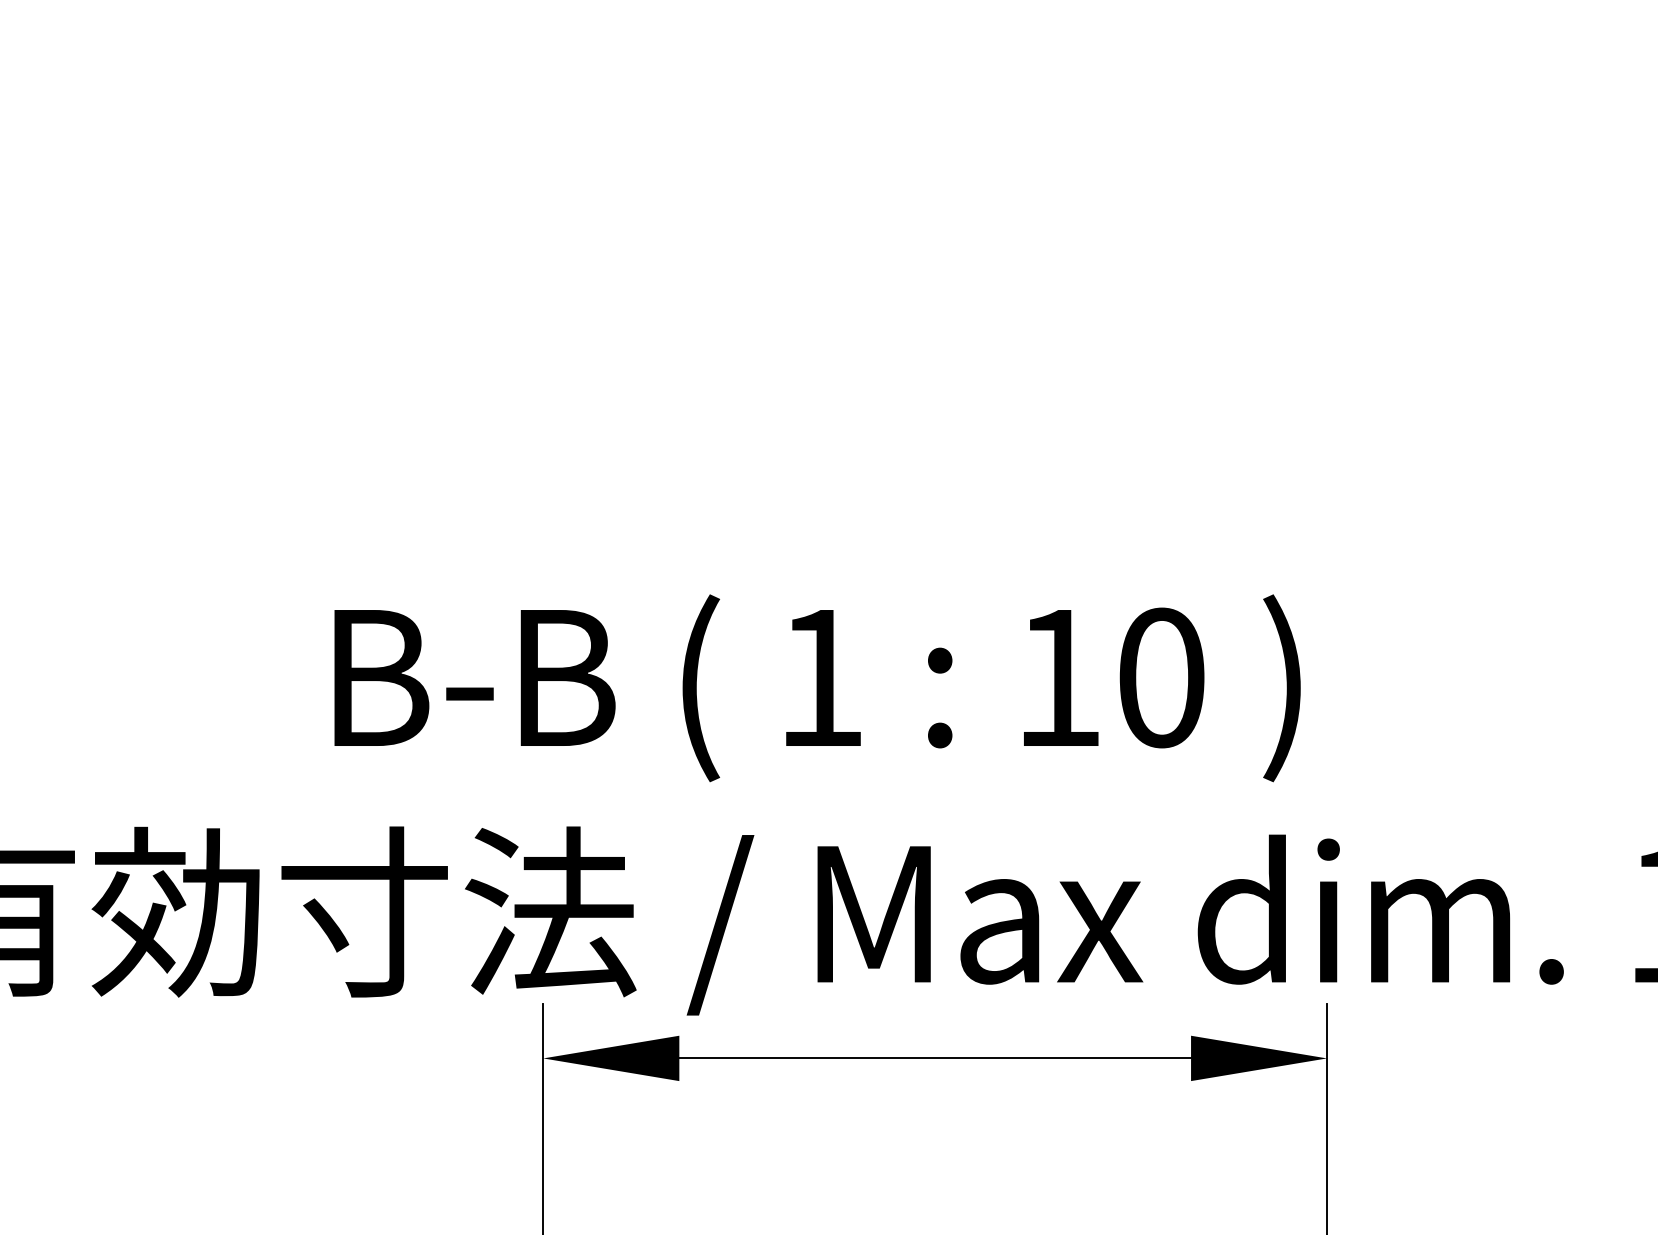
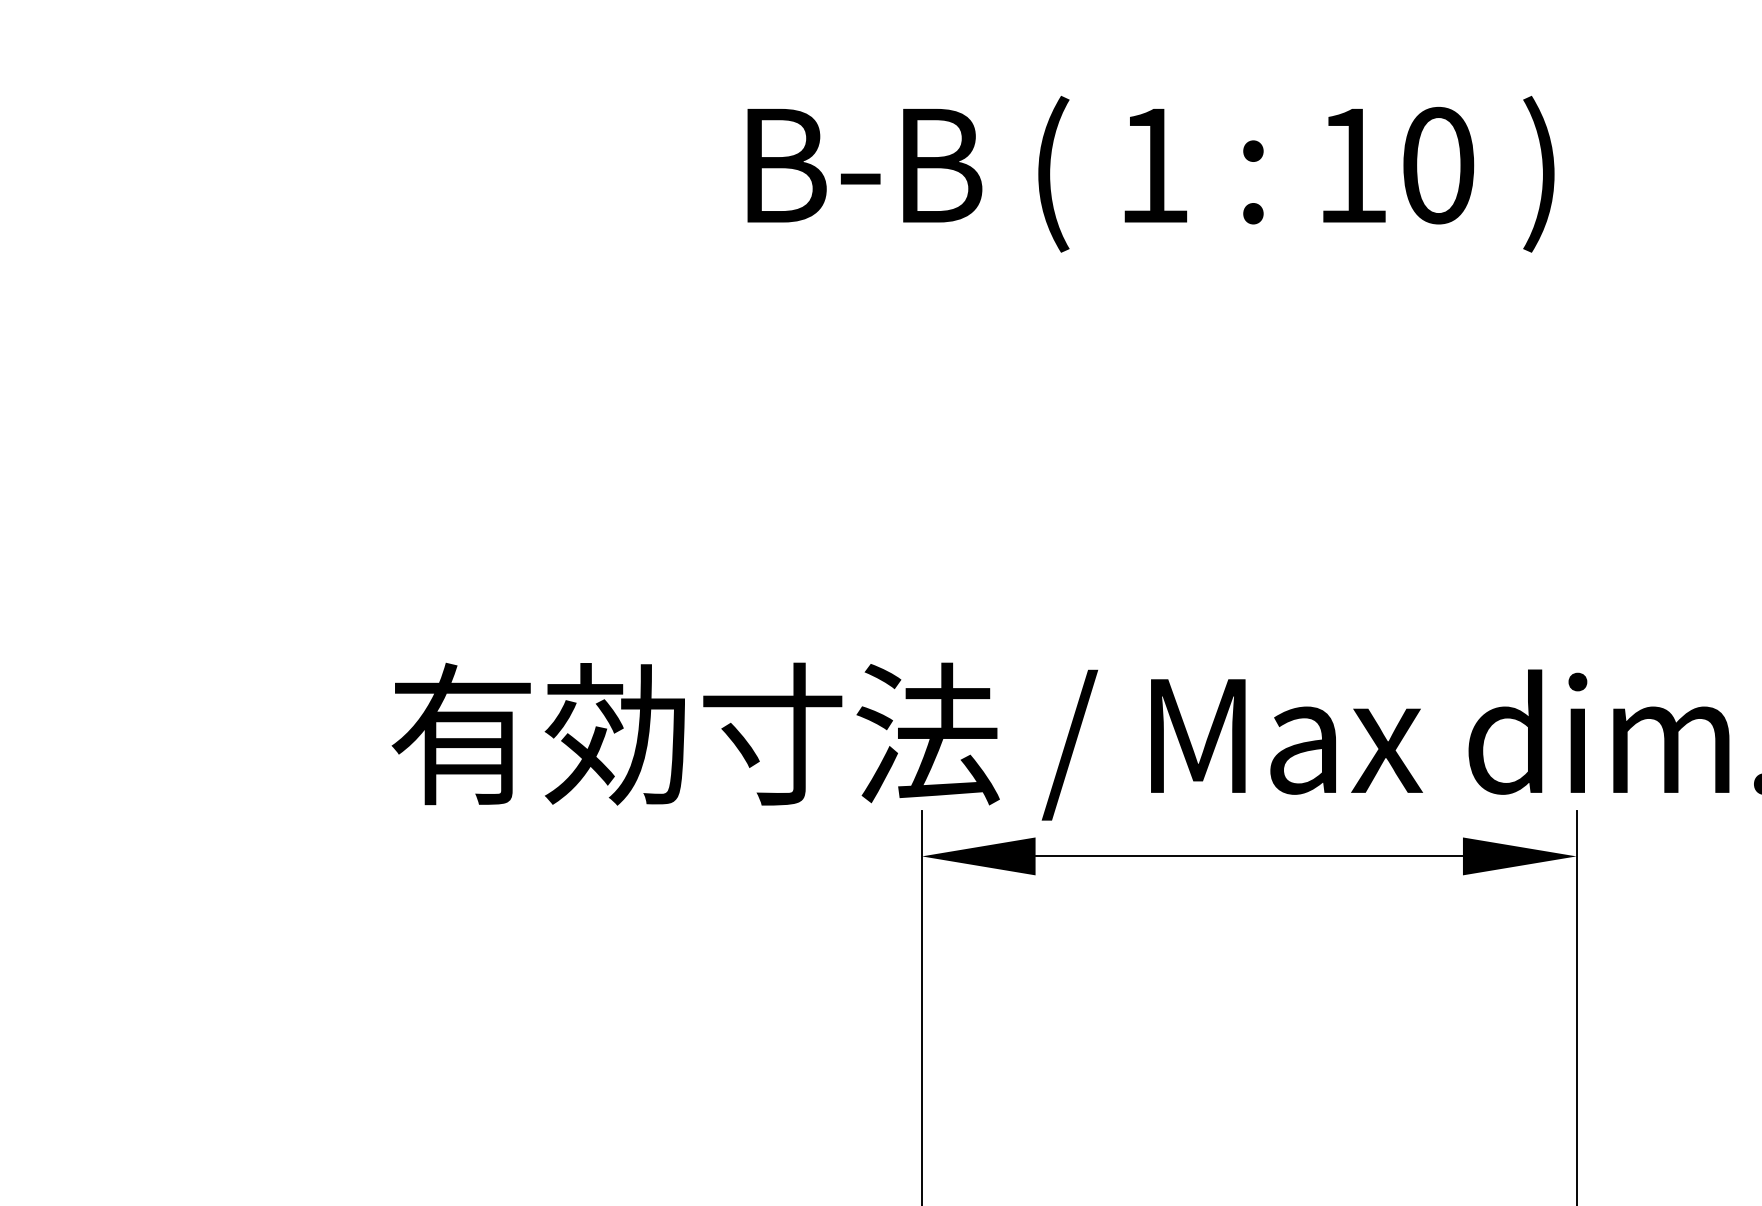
text: (816, 688) -> (1150, 174), moved

